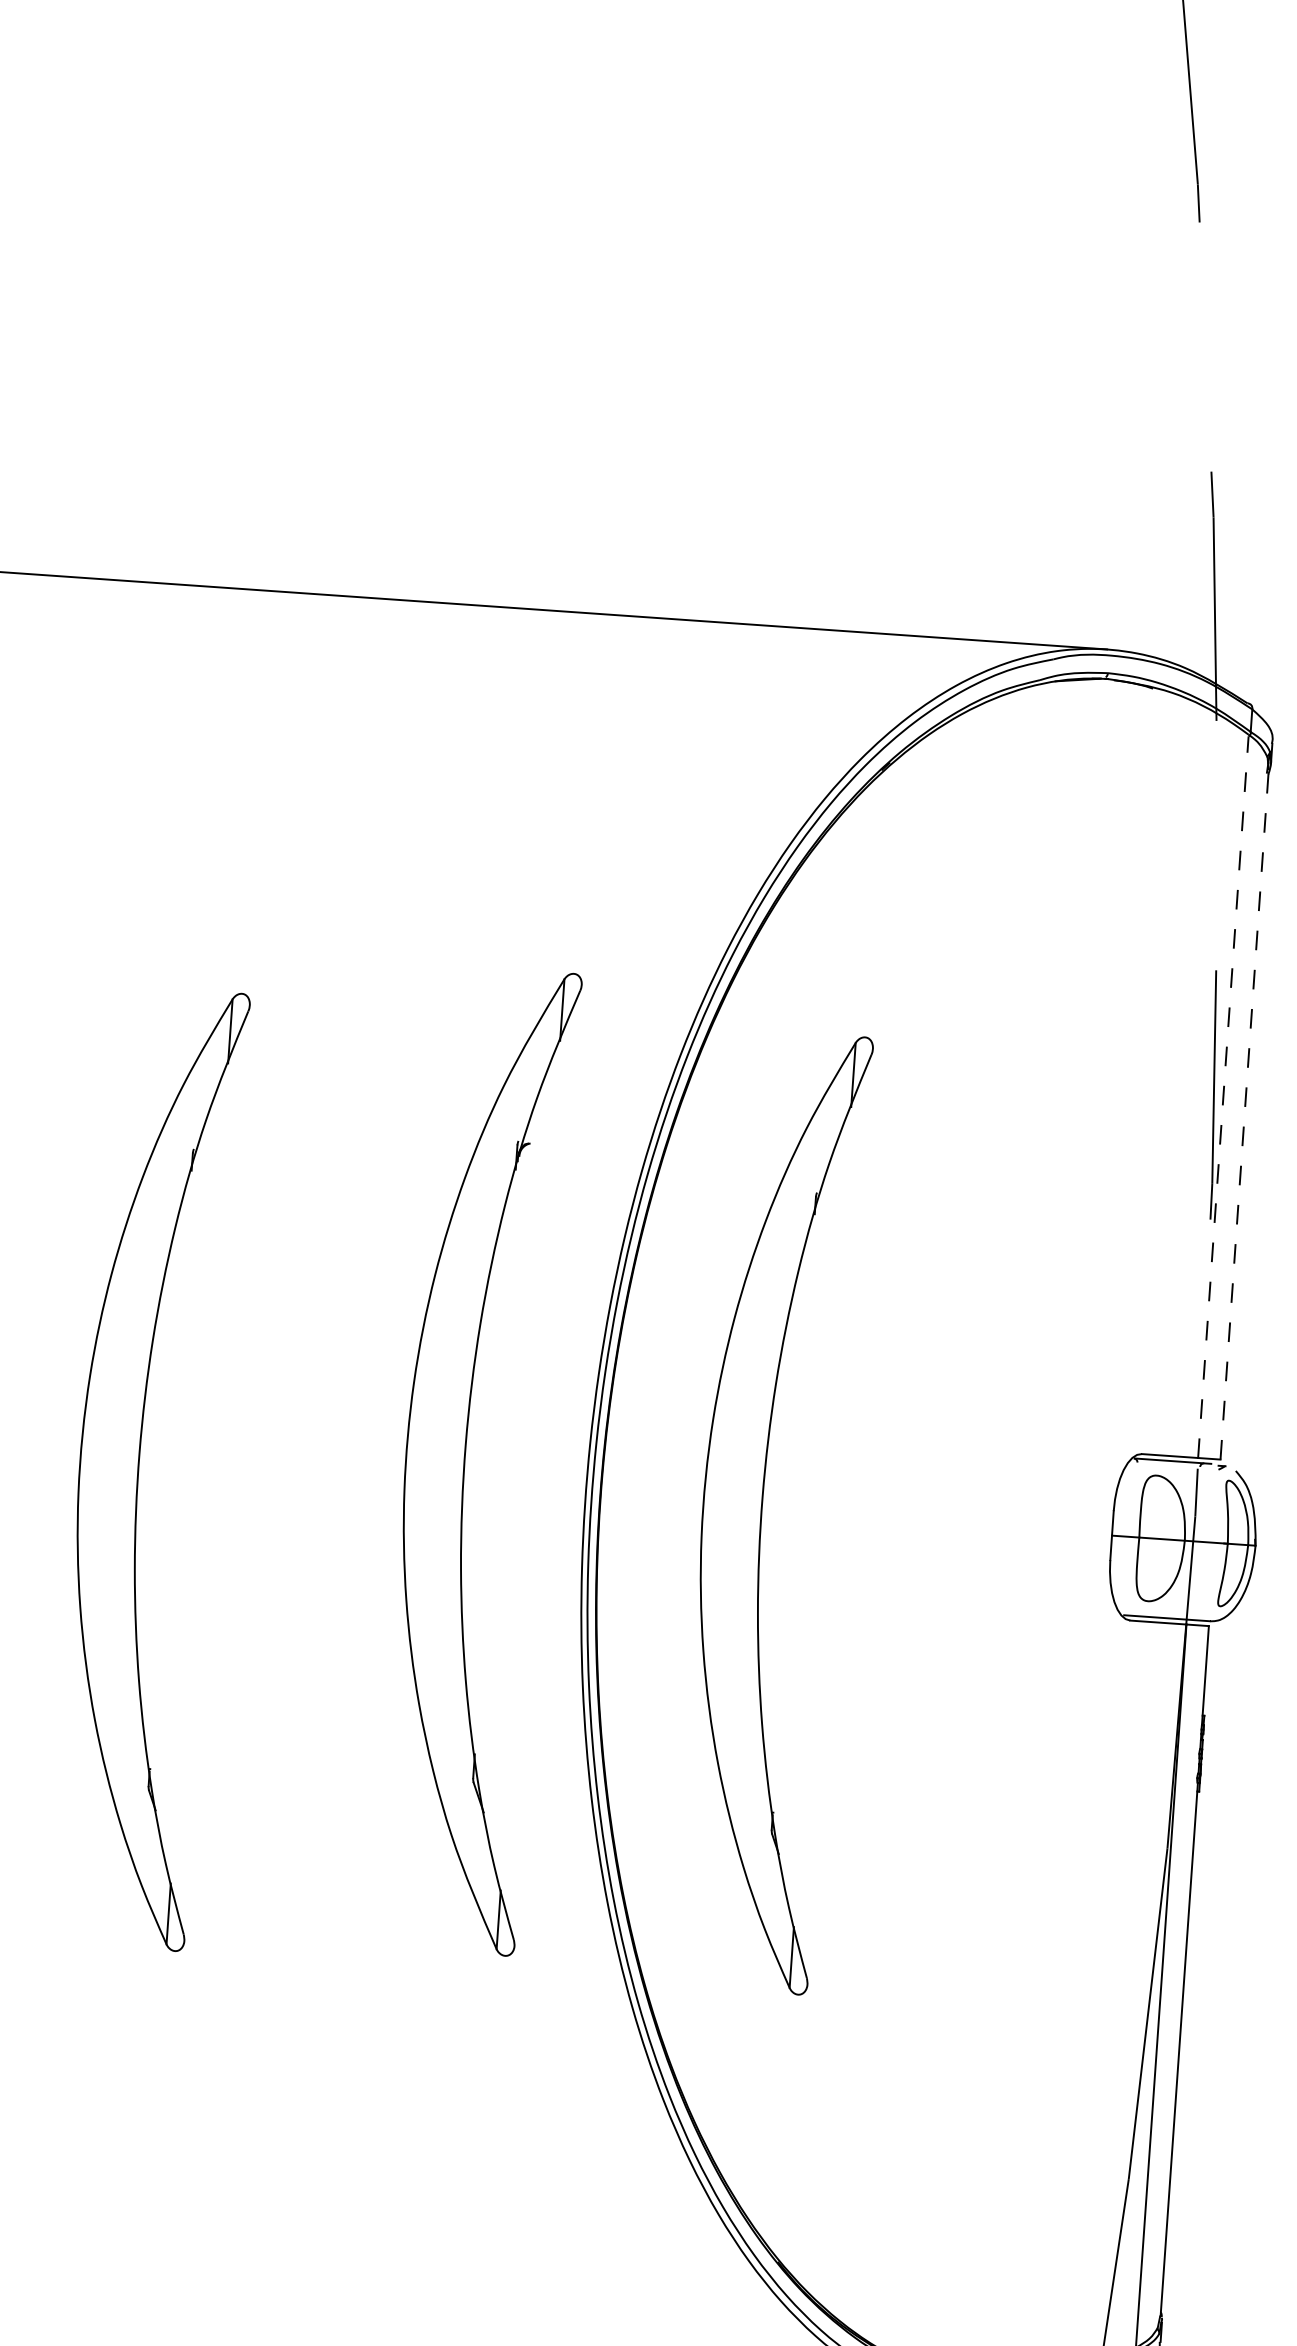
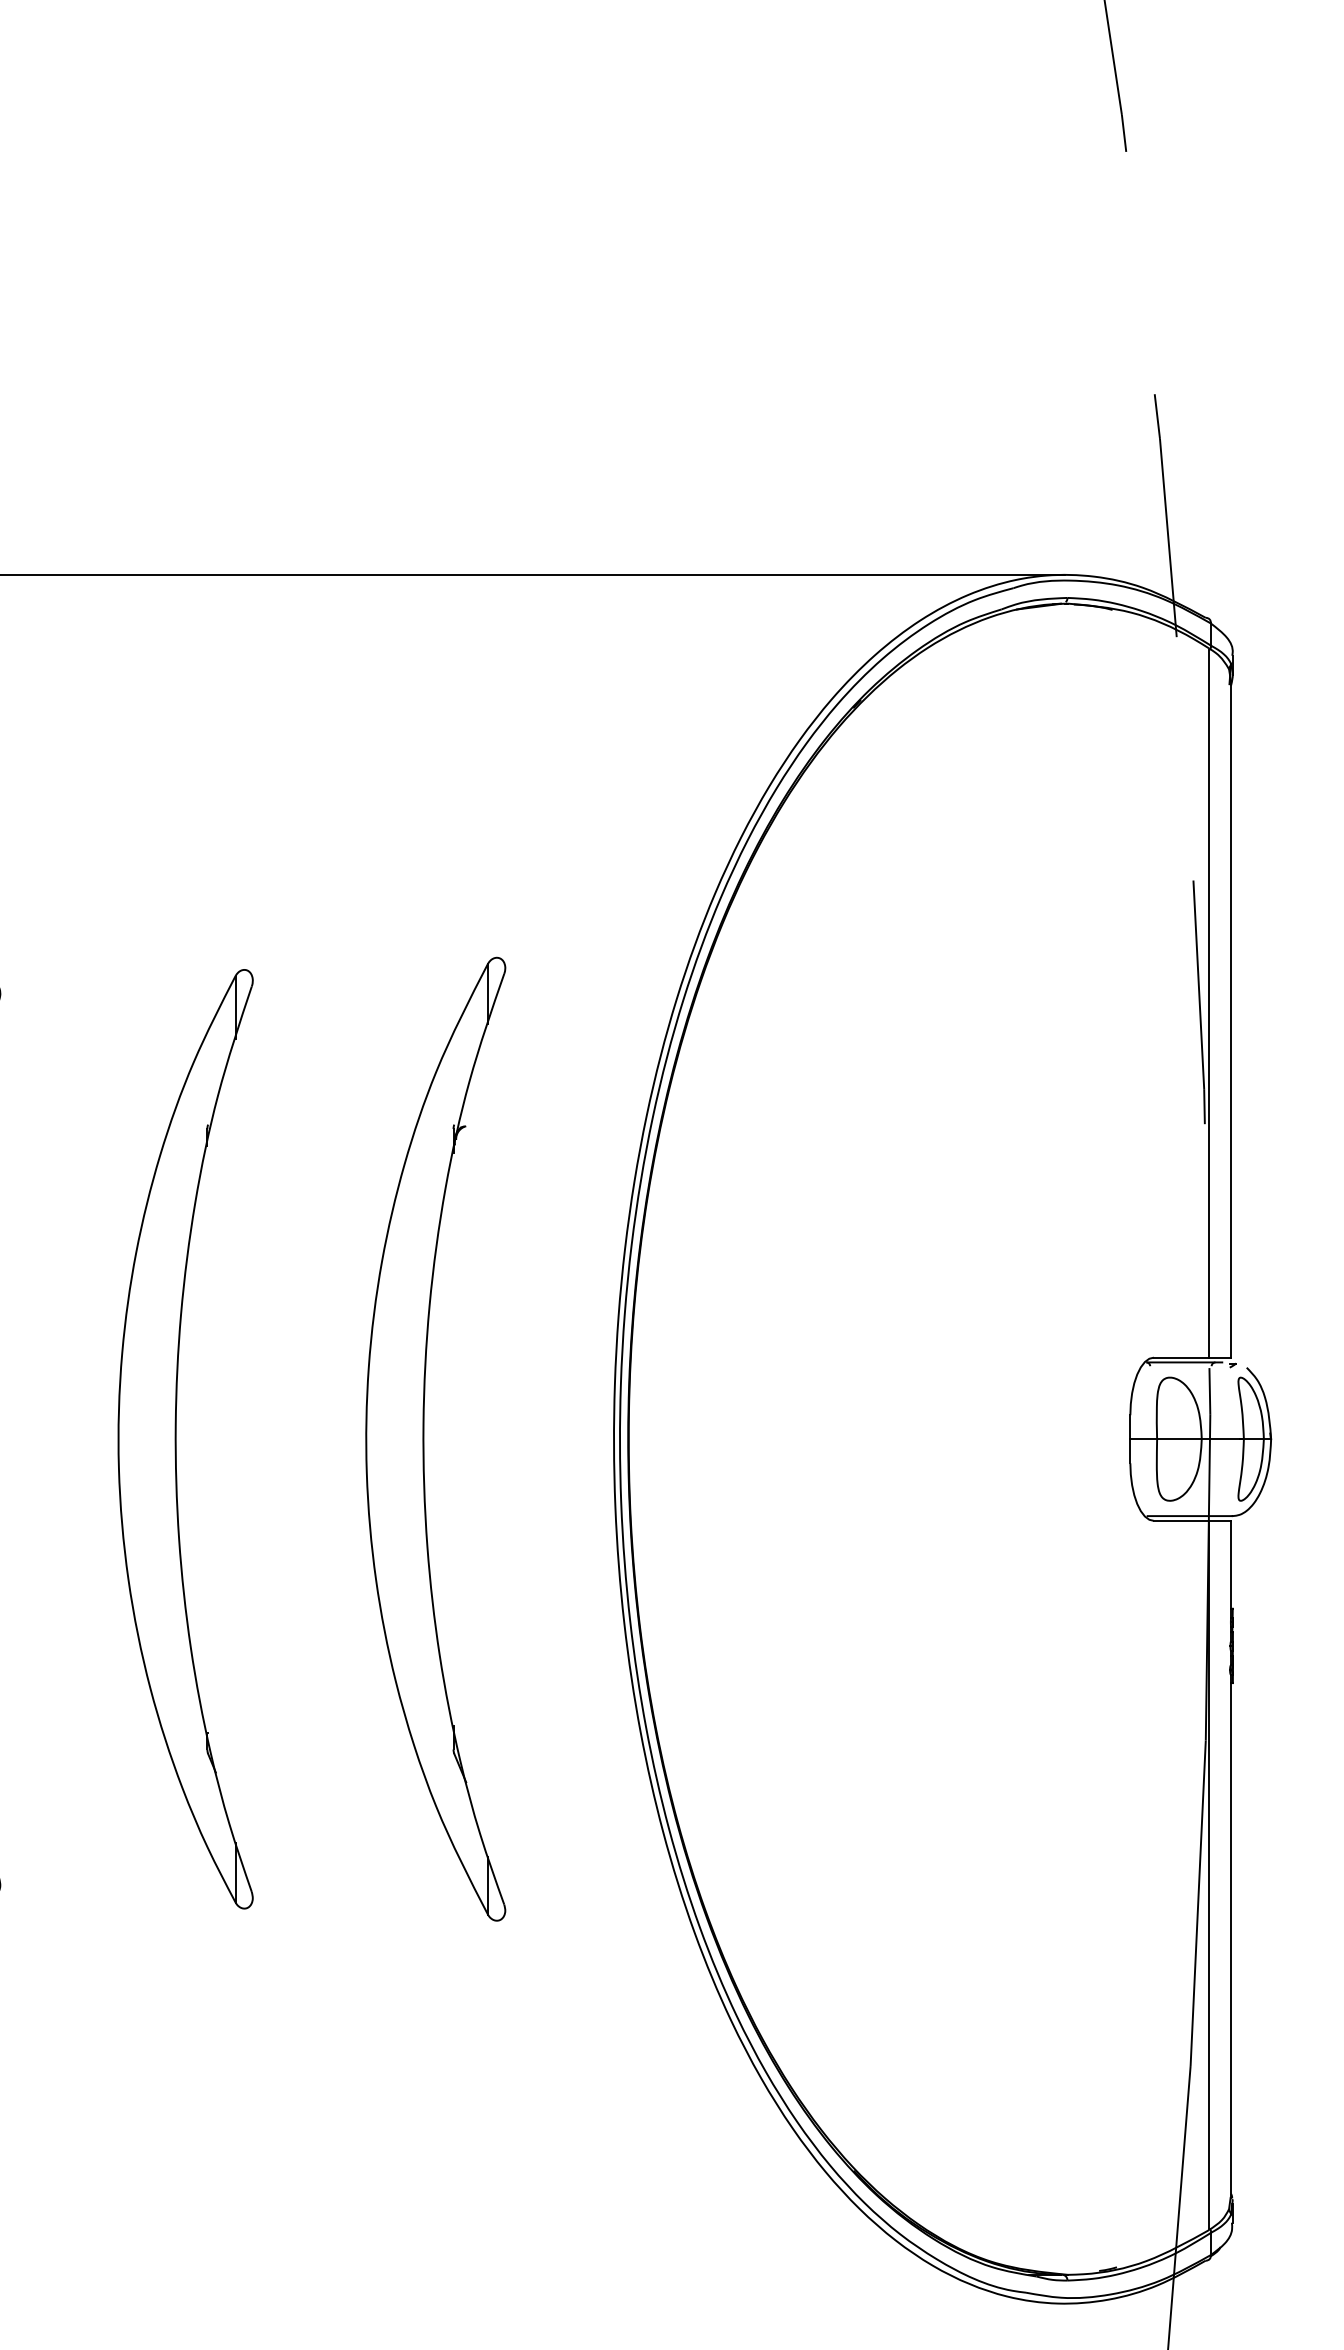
line: (1223, 1096) -> (1209, 1003), dashed -> solid
line: (1245, 1114) -> (1231, 1019), dashed -> solid
part: (465, 1458) -> (424, 1438), moved
part: (762, 1511) -> (787, 1439), removed

